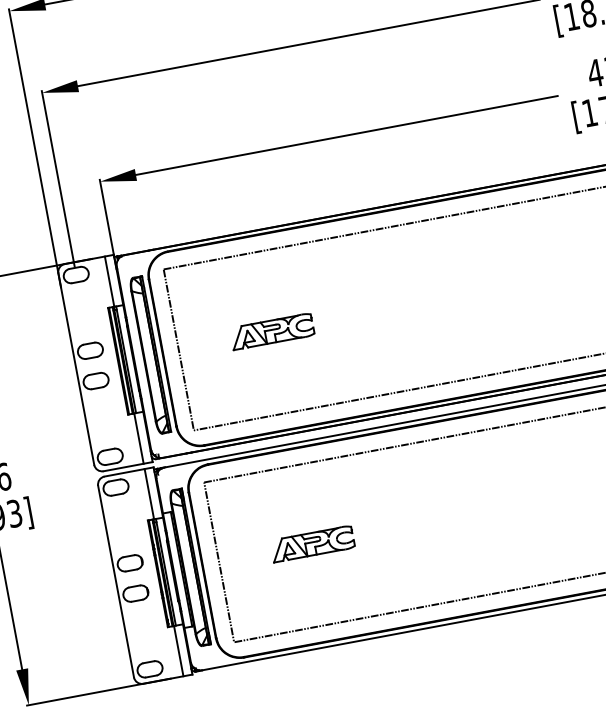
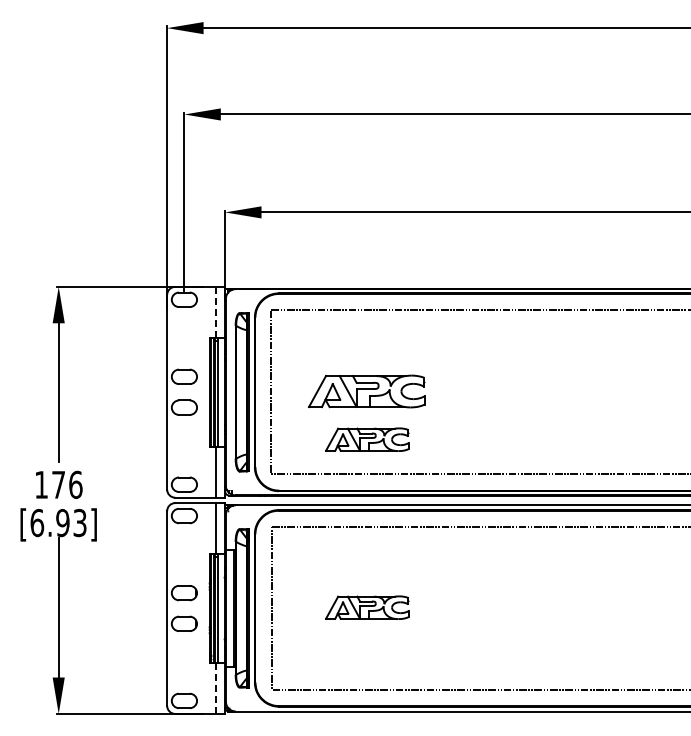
line: (109, 281) -> (215, 312), solid -> dashed
part: (272, 331) -> (366, 391), size x1.4
part: (281, 378) -> (367, 439), added
line: (178, 651) -> (215, 688), solid -> dashed

